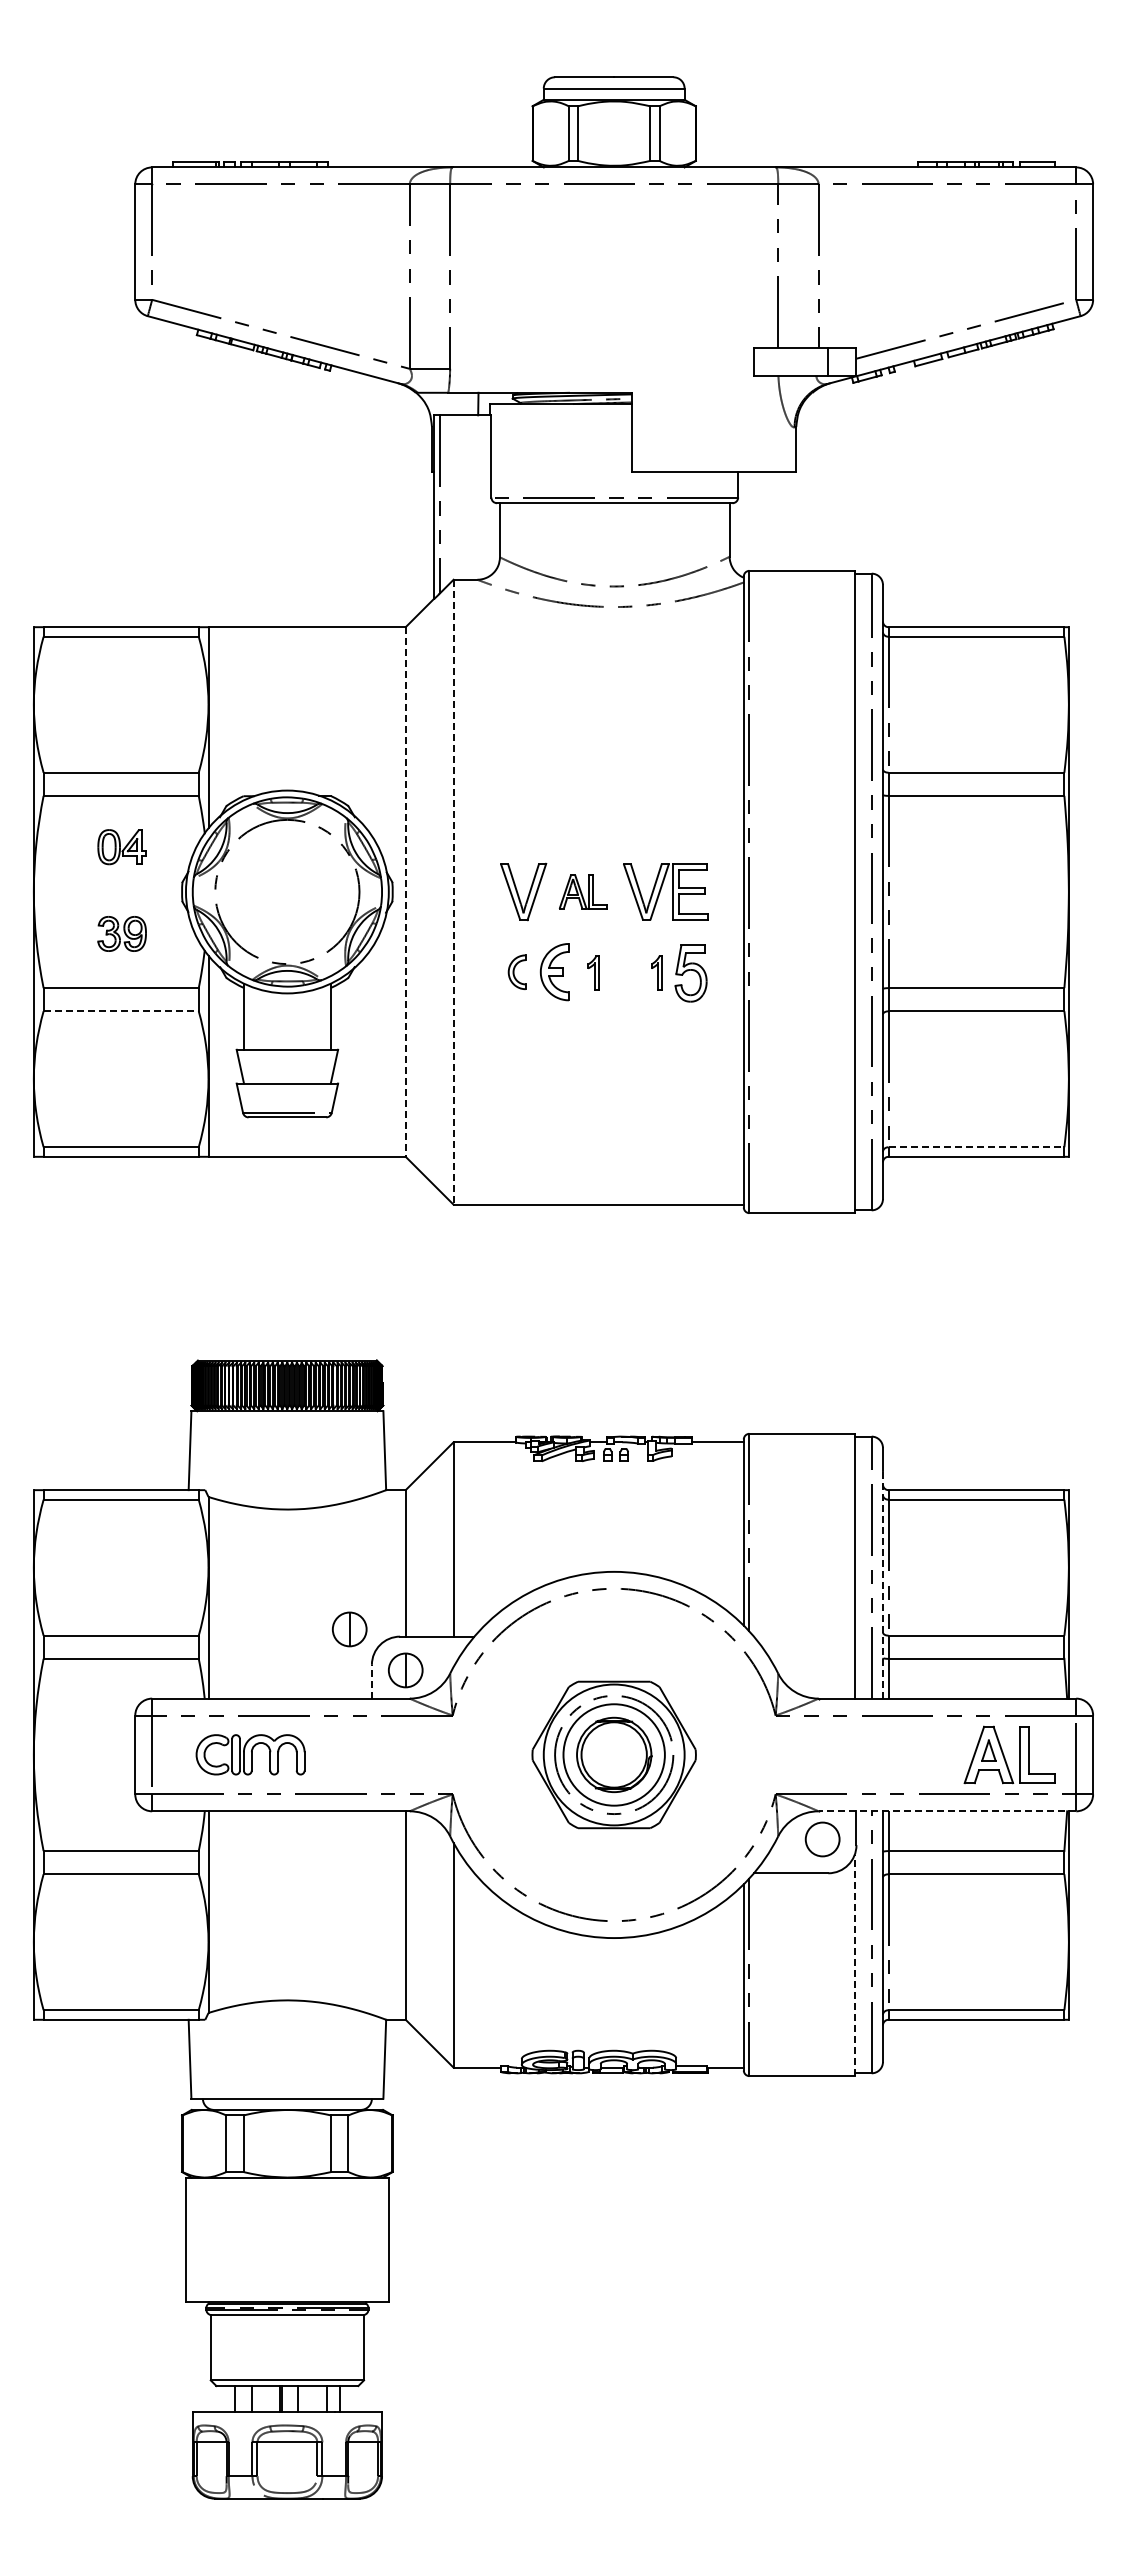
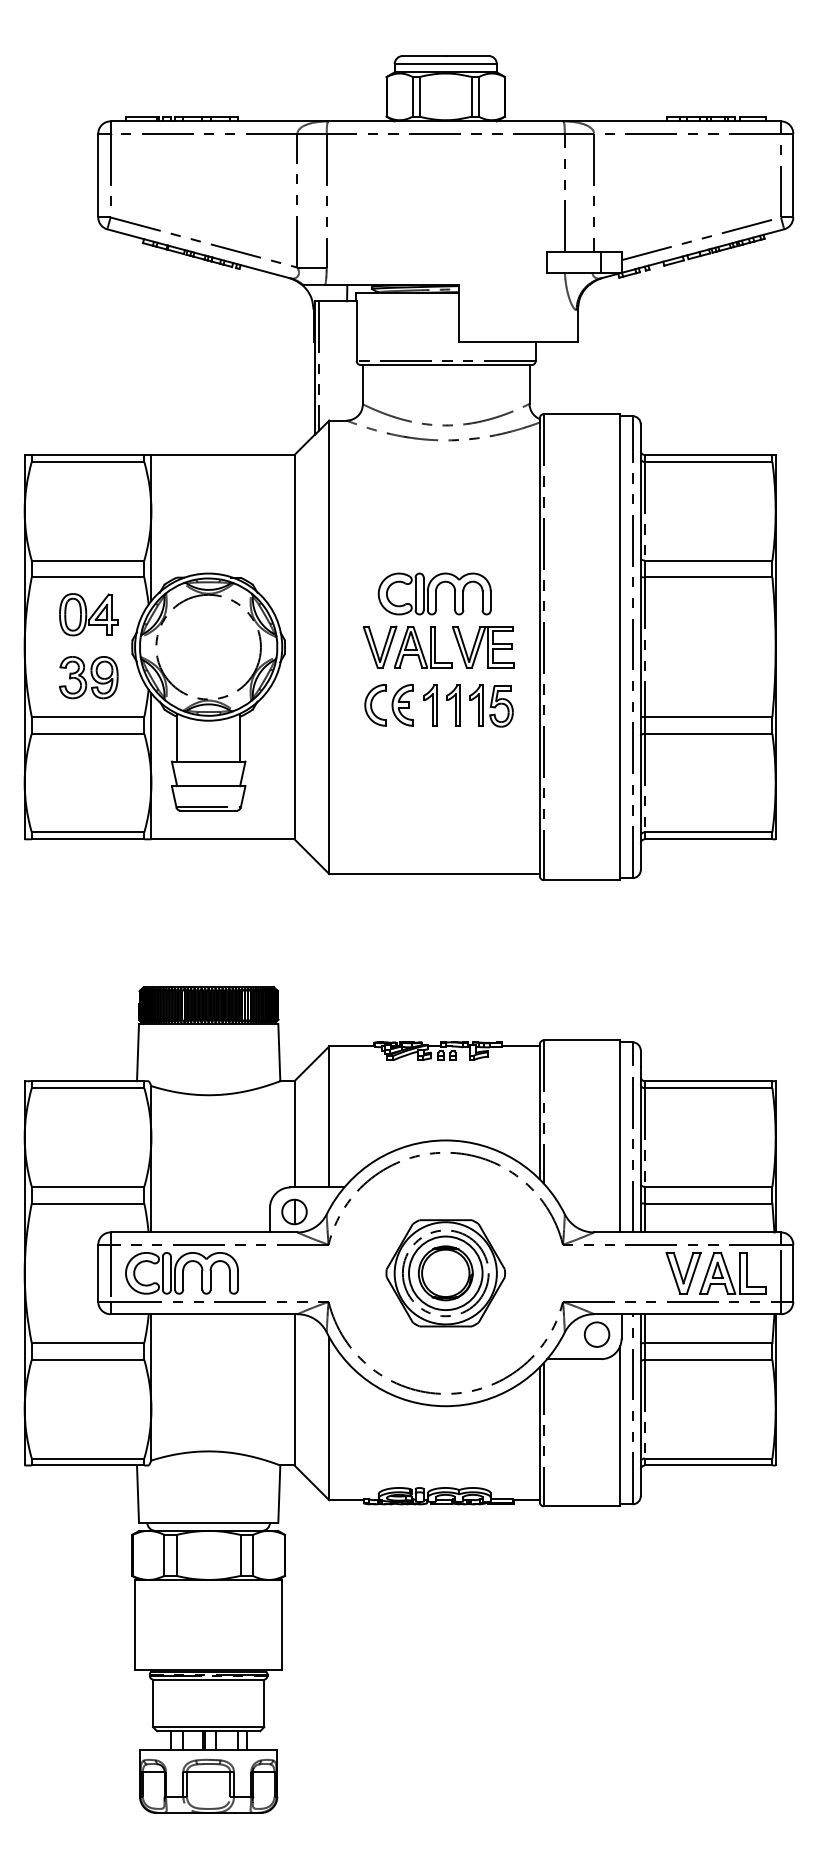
part: (598, 818) -> (434, 593), added
part: (121, 846) -> (88, 614), size x1.67
part: (583, 891) -> (423, 646), size x1.67
line: (405, 892) -> (294, 647), dashed -> solid
line: (453, 892) -> (329, 647), dashed -> solid
part: (121, 933) -> (88, 677), size x1.67
part: (516, 972) -> (374, 705), size x1.67
part: (593, 972) -> (430, 705), size x1.67
part: (624, 972) -> (453, 705), added
part: (656, 972) -> (476, 705), size x1.67
line: (121, 1011) -> (88, 733), dashed -> solid
line: (976, 1147) -> (708, 832), dashed -> solid
line: (882, 1584) -> (640, 1149), dashed -> solid
part: (349, 1629) -> (253, 1182), removed
line: (371, 1681) -> (269, 1220), dashed -> solid
part: (250, 1754) -> (181, 1272), size x1.43
part: (941, 1754) -> (683, 1272), added
line: (947, 1811) -> (687, 1314), dashed -> solid
line: (854, 1965) -> (620, 1426), dashed -> solid

